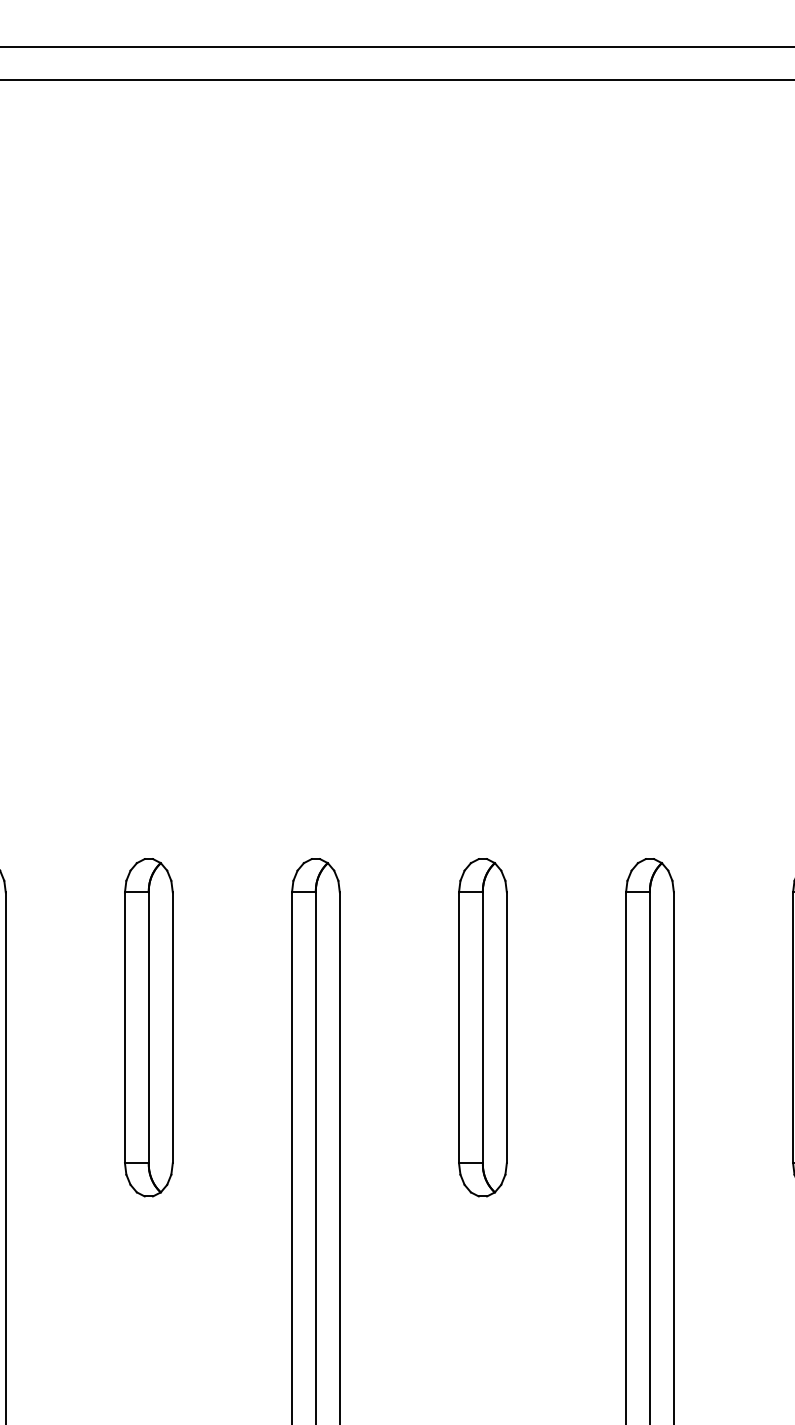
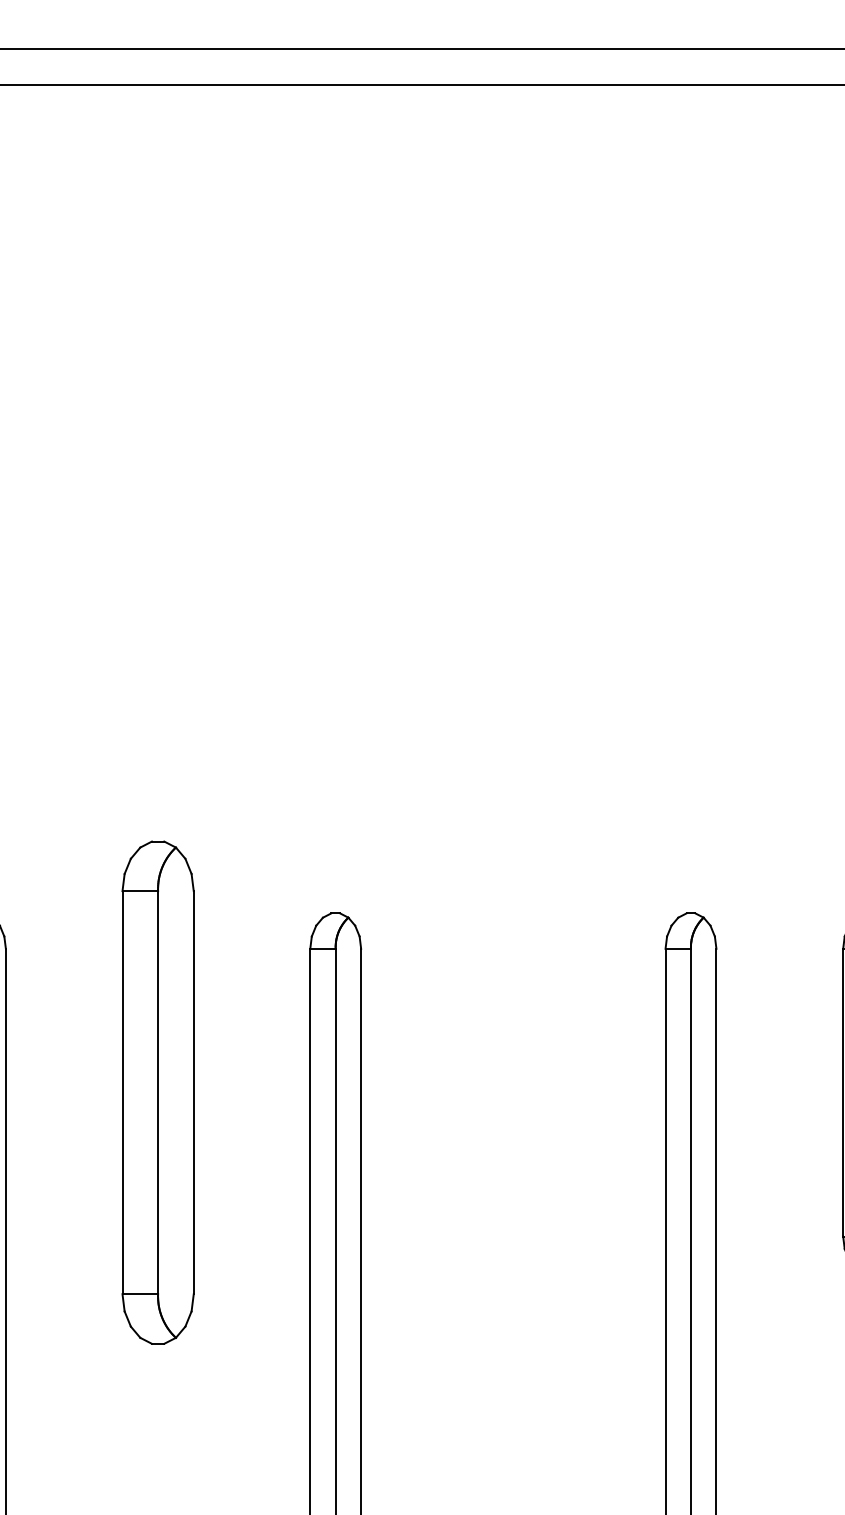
part: (148, 1027) -> (157, 1092), size x1.4
part: (483, 1027) -> (513, 1092), removed

